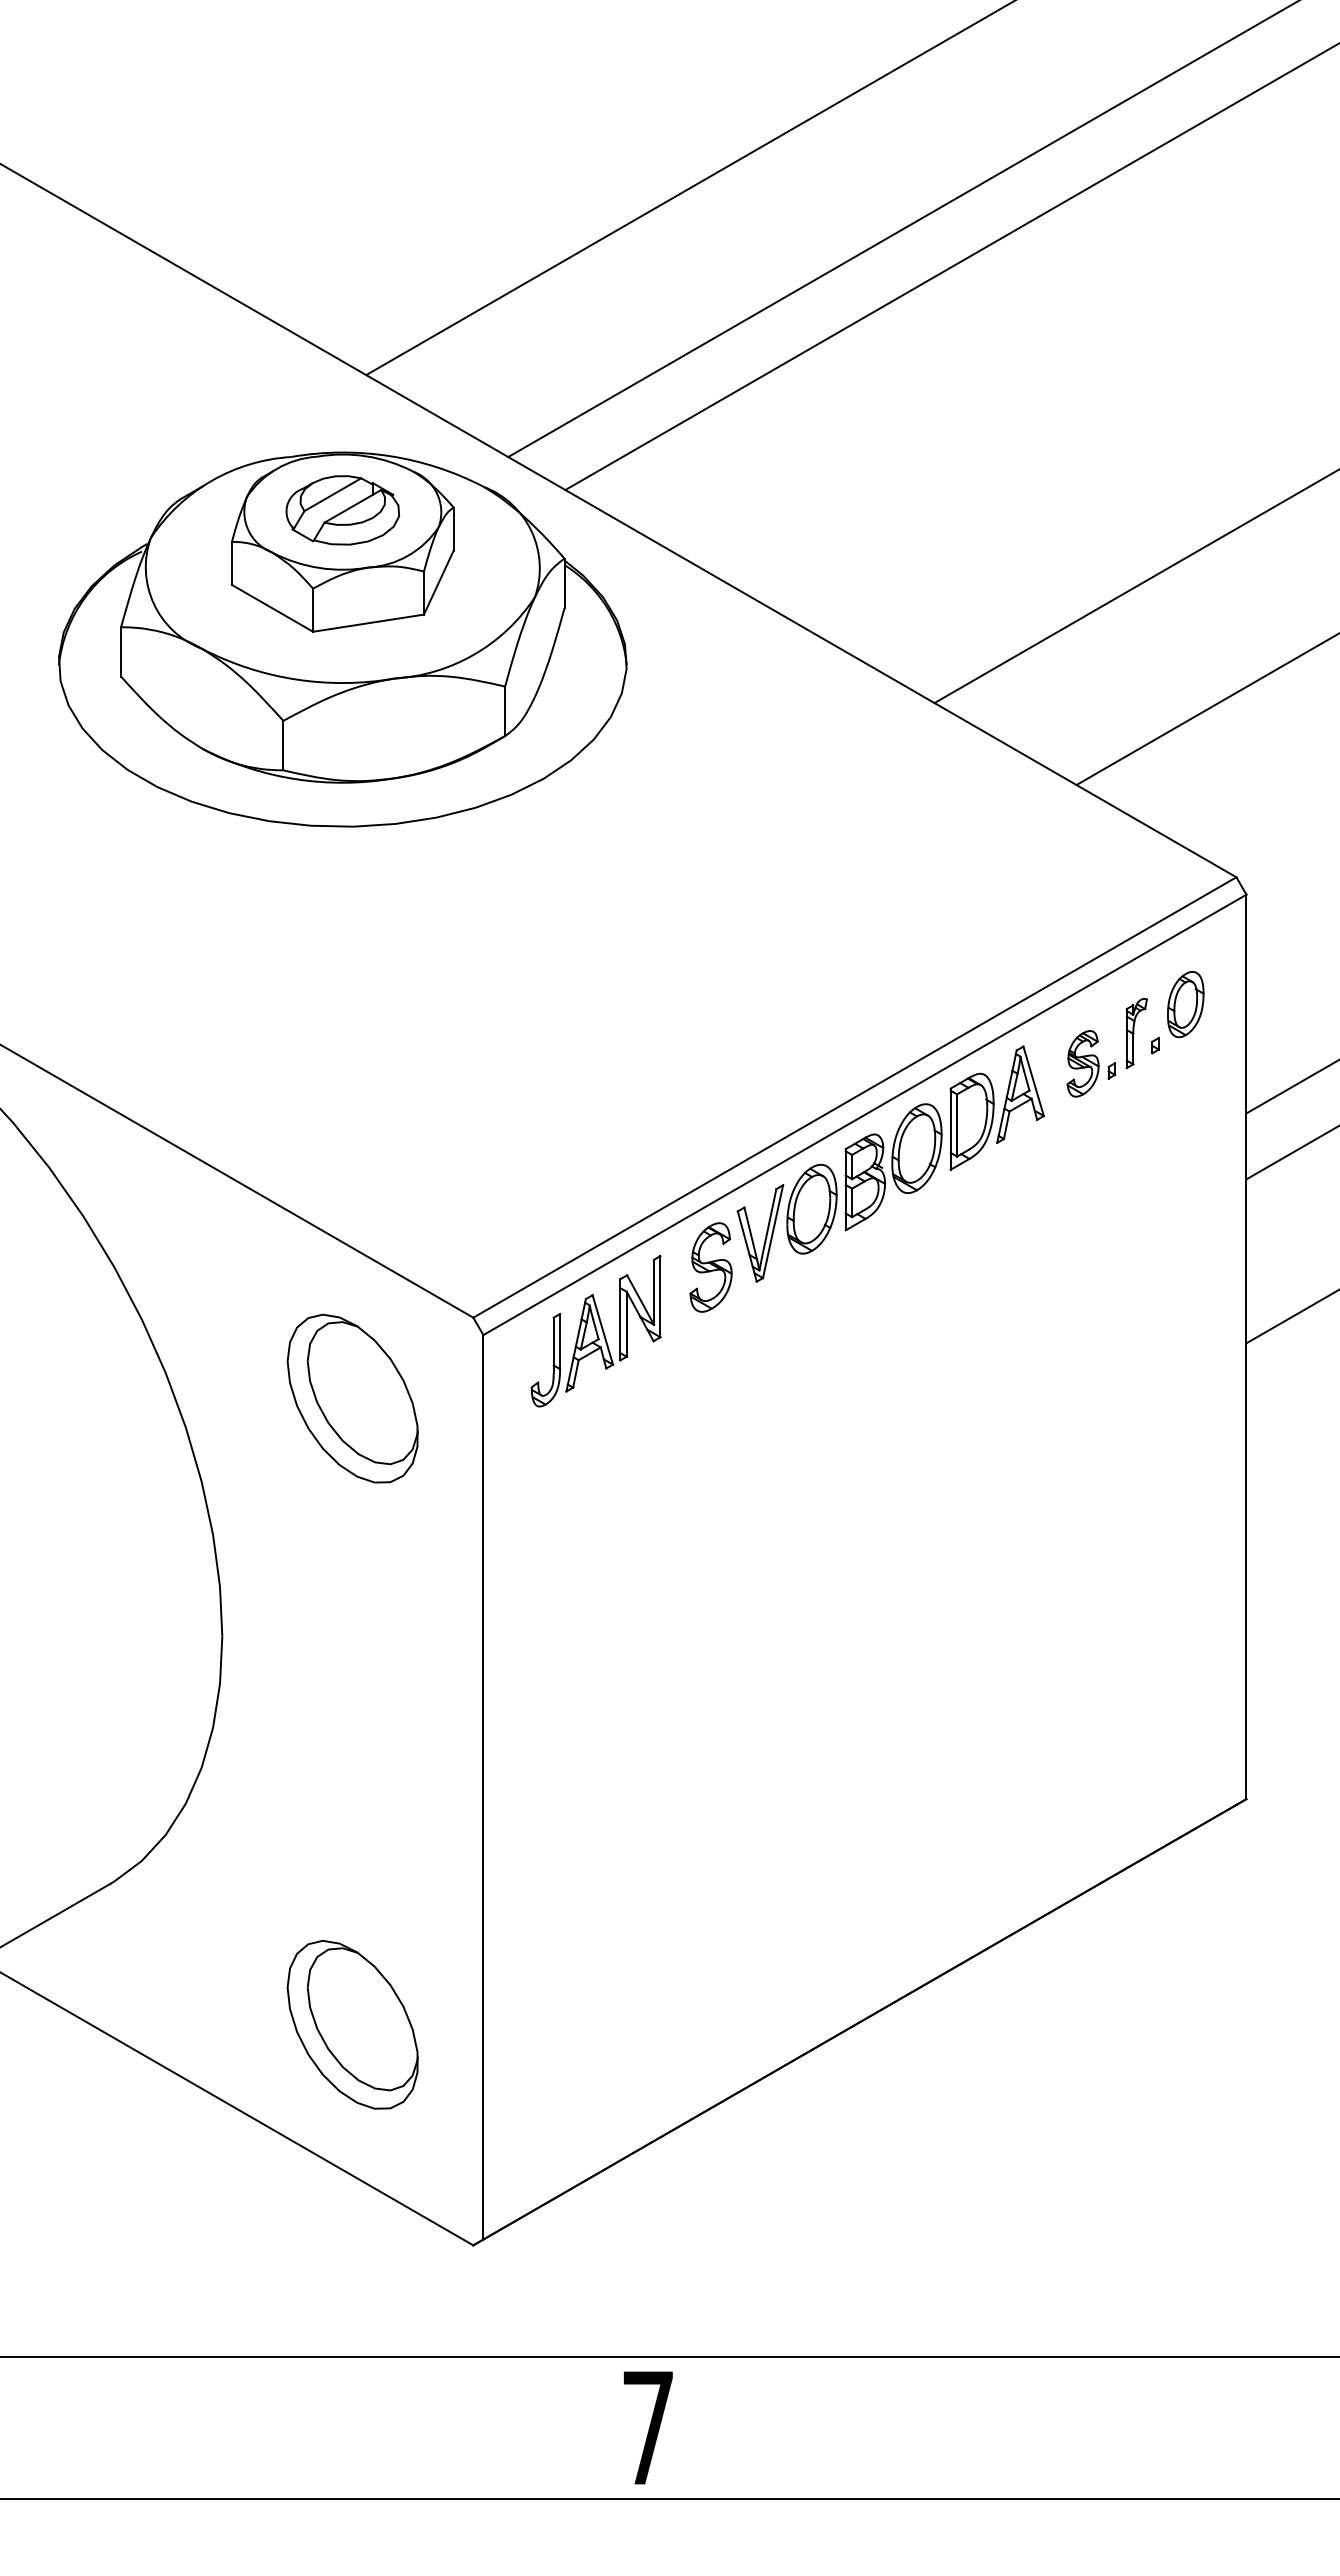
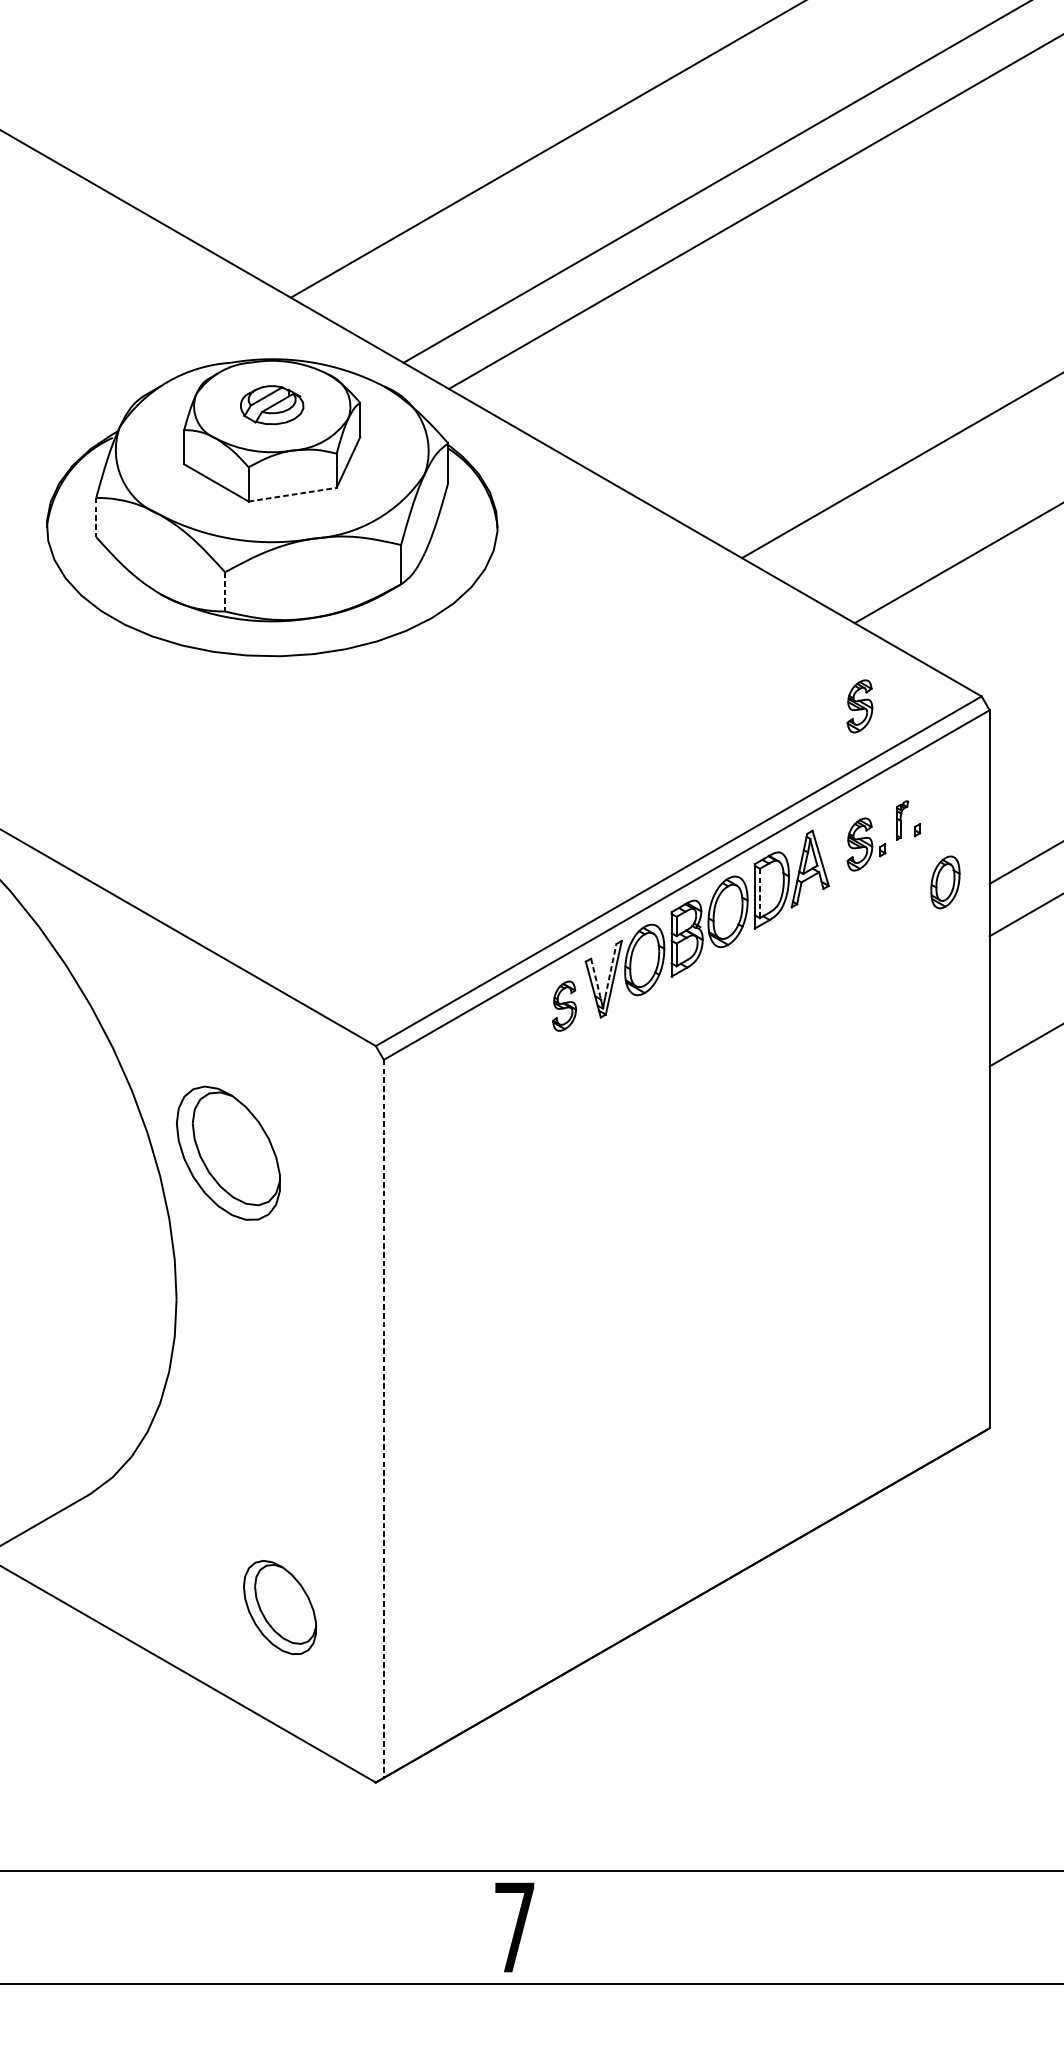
part: (342, 510) -> (271, 405), size x0.7
line: (369, 623) -> (293, 494), solid -> dashed
line: (121, 651) -> (96, 517), solid -> dashed
line: (283, 745) -> (225, 591), solid -> dashed
part: (1082, 889) -> (859, 706), added
part: (1185, 1004) -> (945, 882), moved
part: (1136, 1033) -> (902, 820), size x0.7
line: (957, 1125) -> (760, 893), solid -> dashed
line: (769, 1222) -> (610, 970), solid -> dashed
line: (750, 1233) -> (595, 979), solid -> dashed
part: (710, 1267) -> (564, 1006), size x0.7
part: (595, 1331) -> (472, 1057), removed
part: (352, 1398) -> (228, 1153), moved
line: (483, 1787) -> (383, 1419), solid -> dashed
part: (352, 2024) -> (279, 1607), size x0.7

